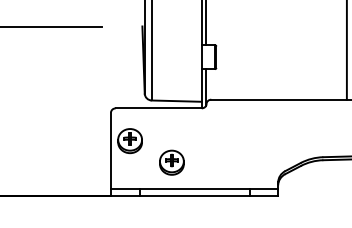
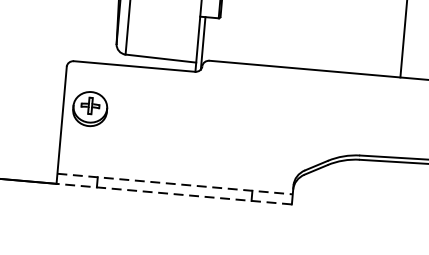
part: (171, 162) -> (145, 144), removed
line: (194, 188) -> (174, 183), solid -> dashed
line: (194, 195) -> (174, 193), solid -> dashed

